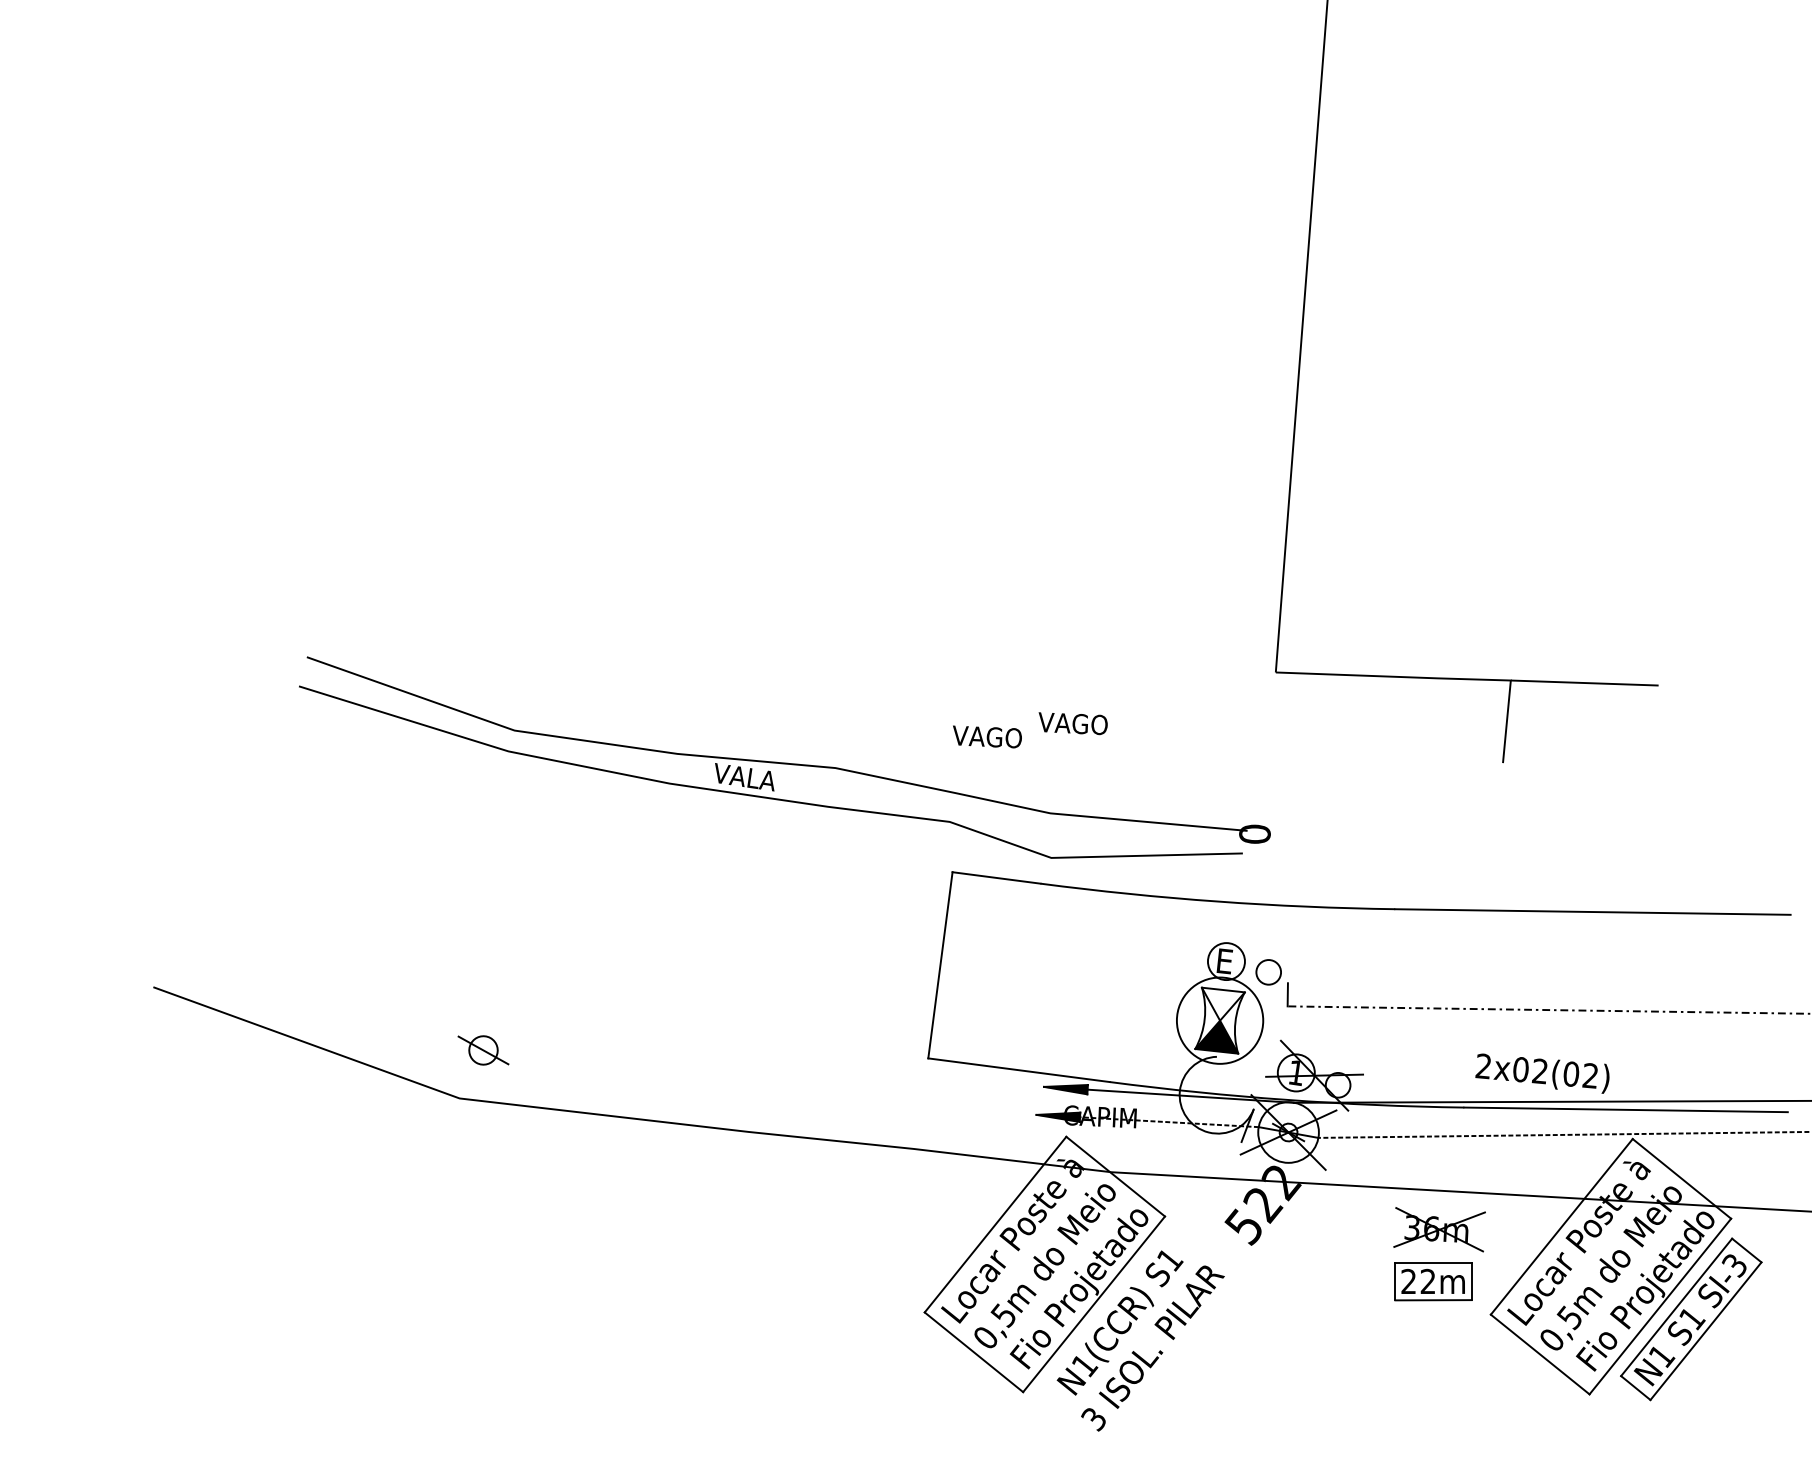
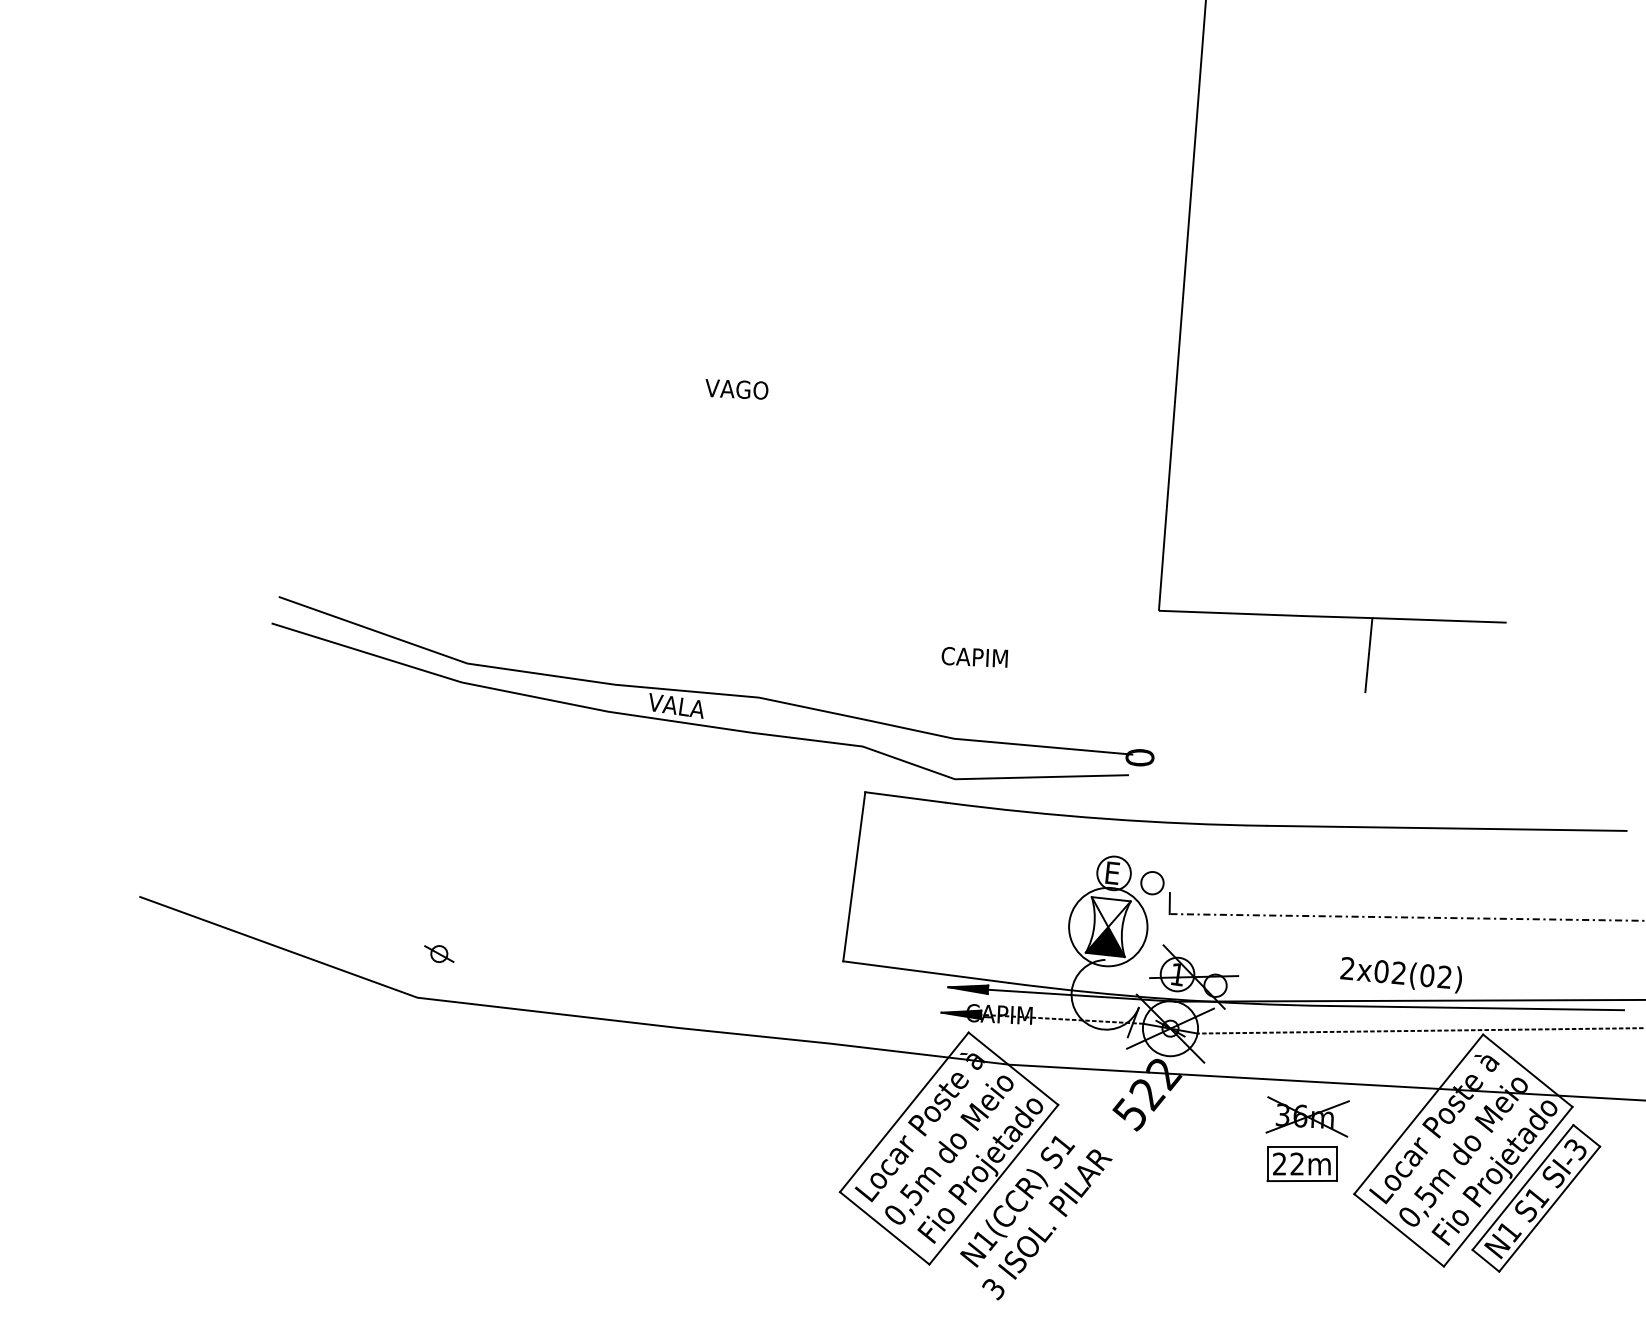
text: (1072, 723) -> (974, 657), VAGO -> CAPIM
text: (986, 737) -> (736, 389), moved
part: (483, 1049) -> (439, 953), size x0.62

